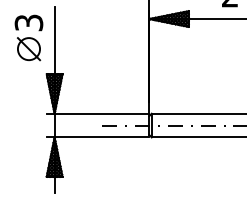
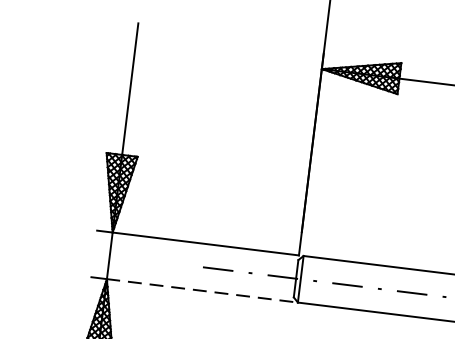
part: (28, 37) -> (79, 76), removed
line: (101, 137) -> (199, 290), solid -> dashed

